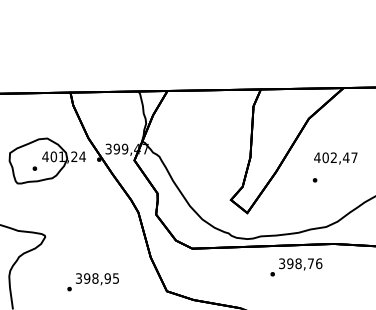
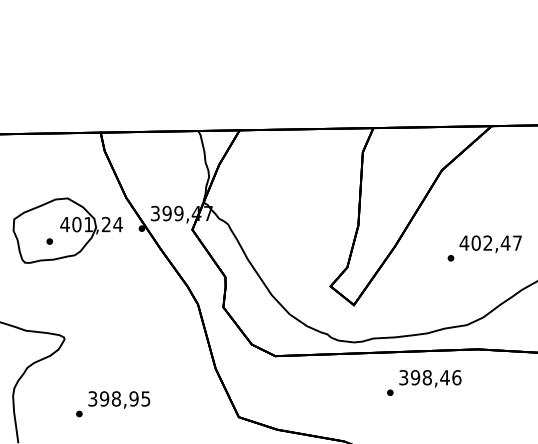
text: (335, 158) -> (490, 244), moved
text: (310, 263) -> (444, 377), 398,76 -> 398,46
text: (92, 282) -> (112, 404), moved

